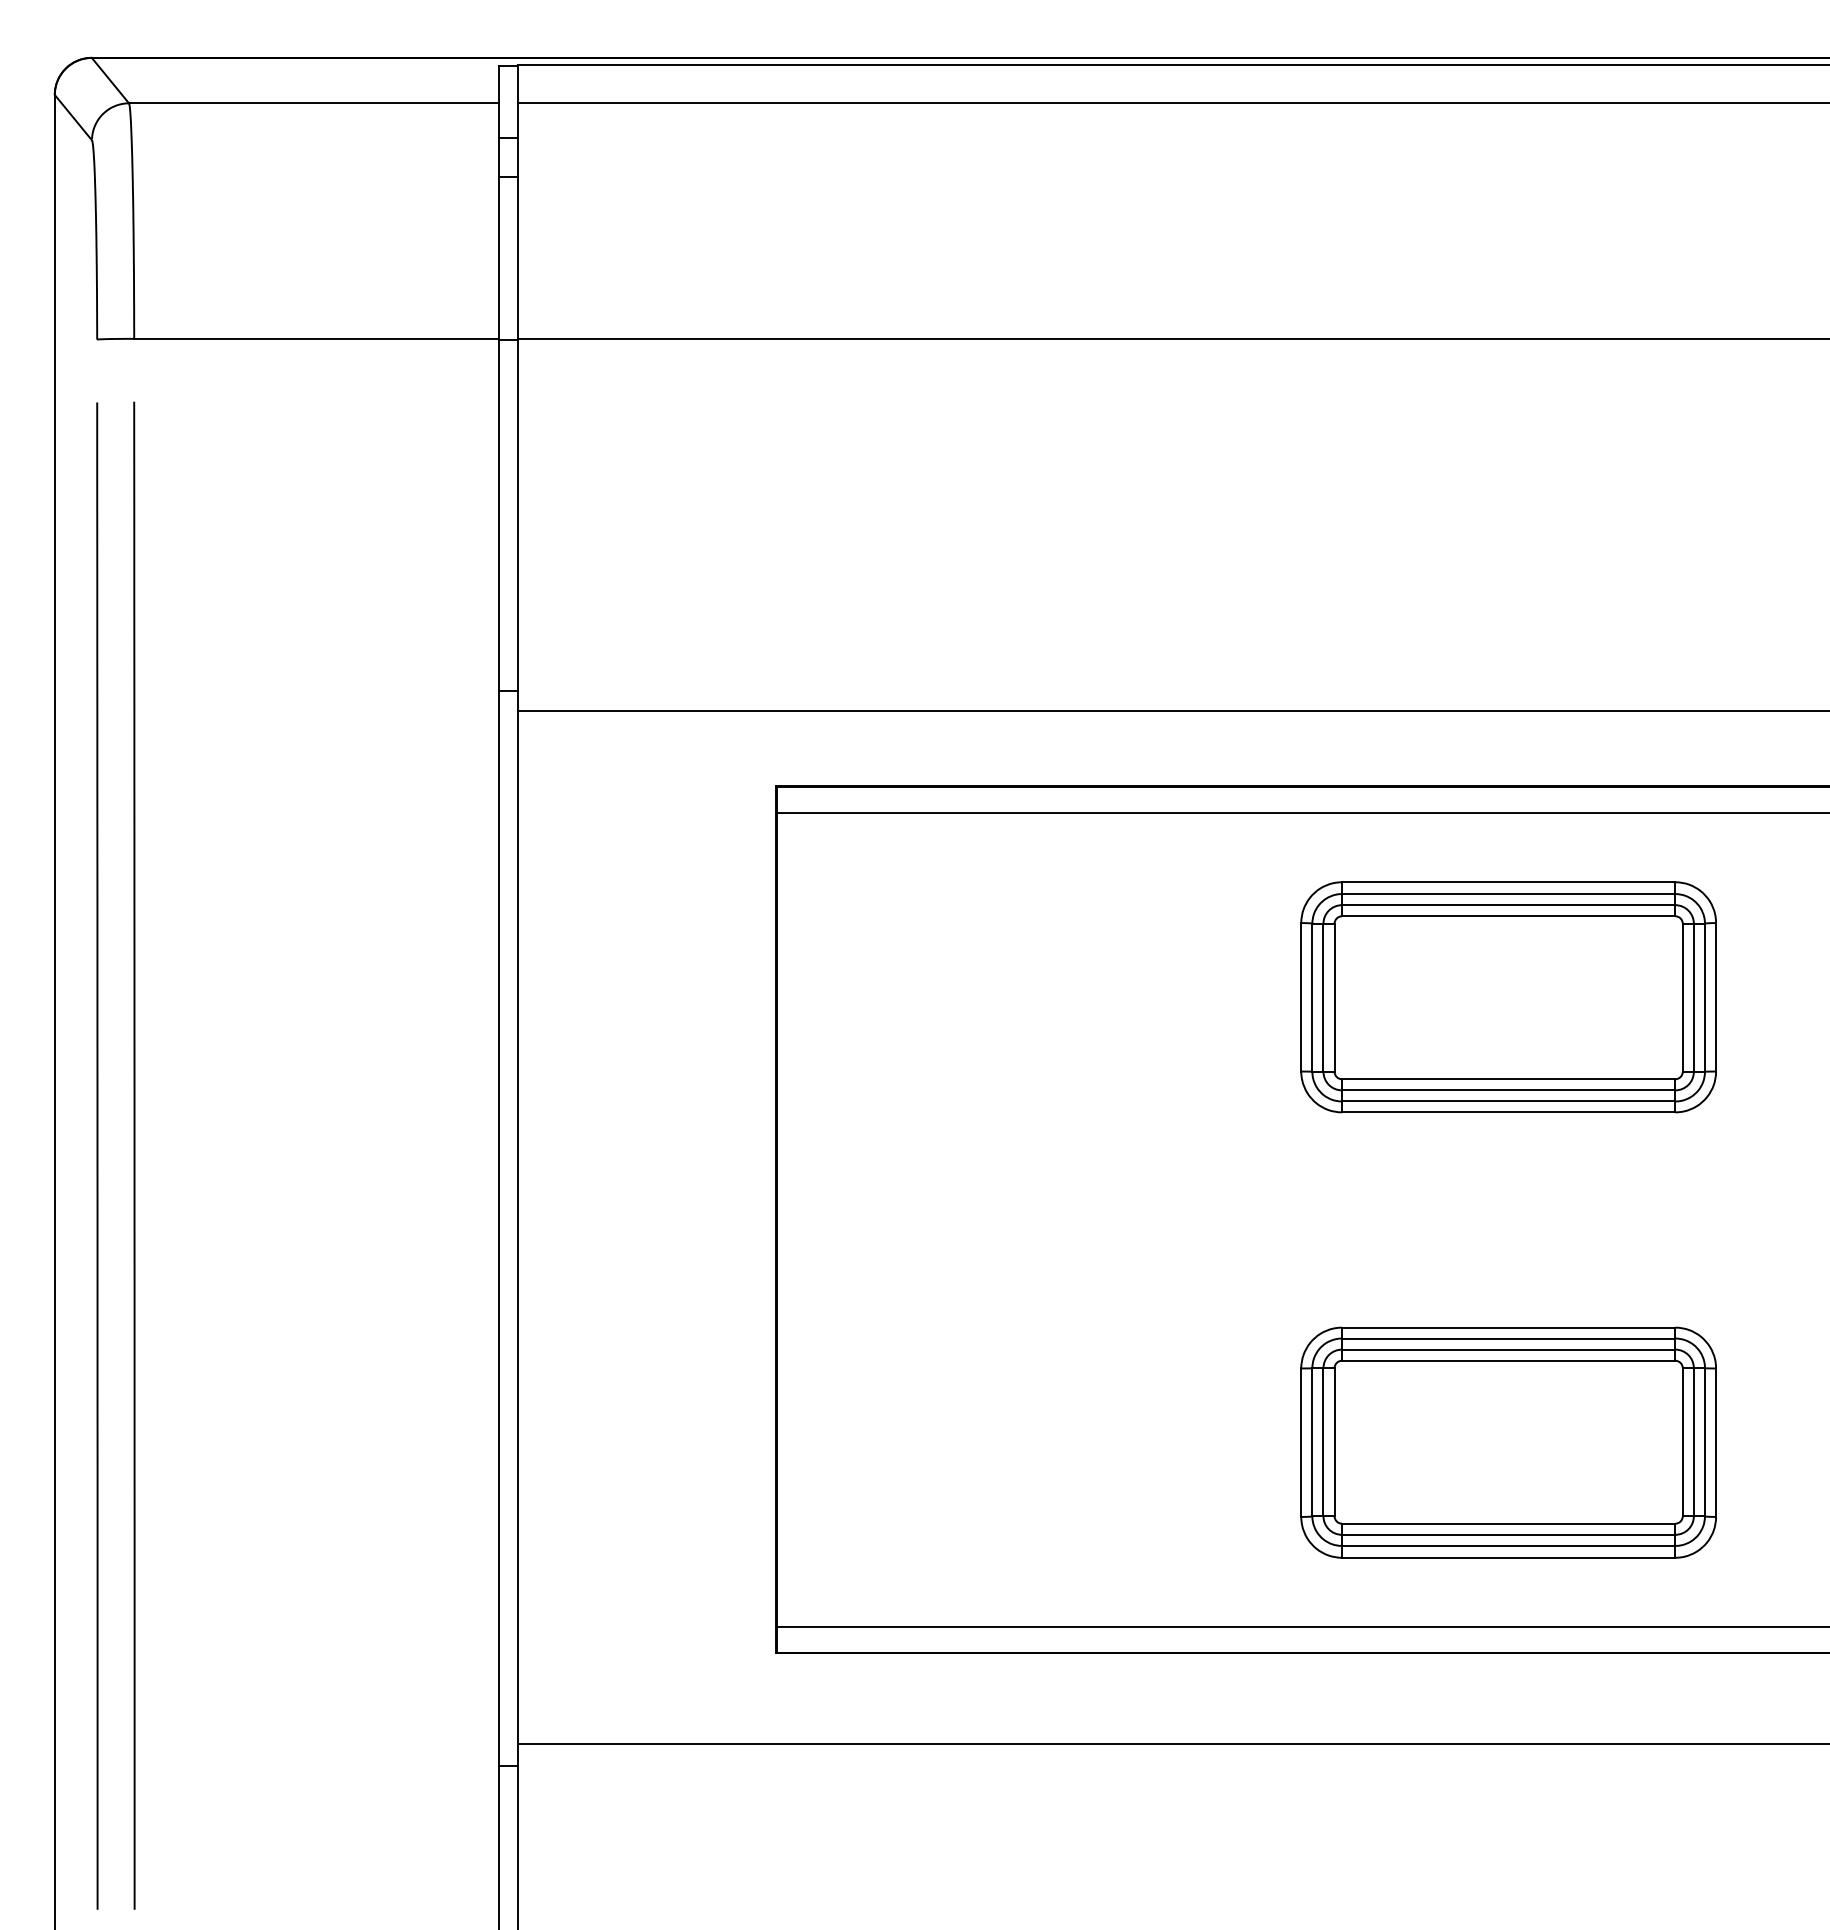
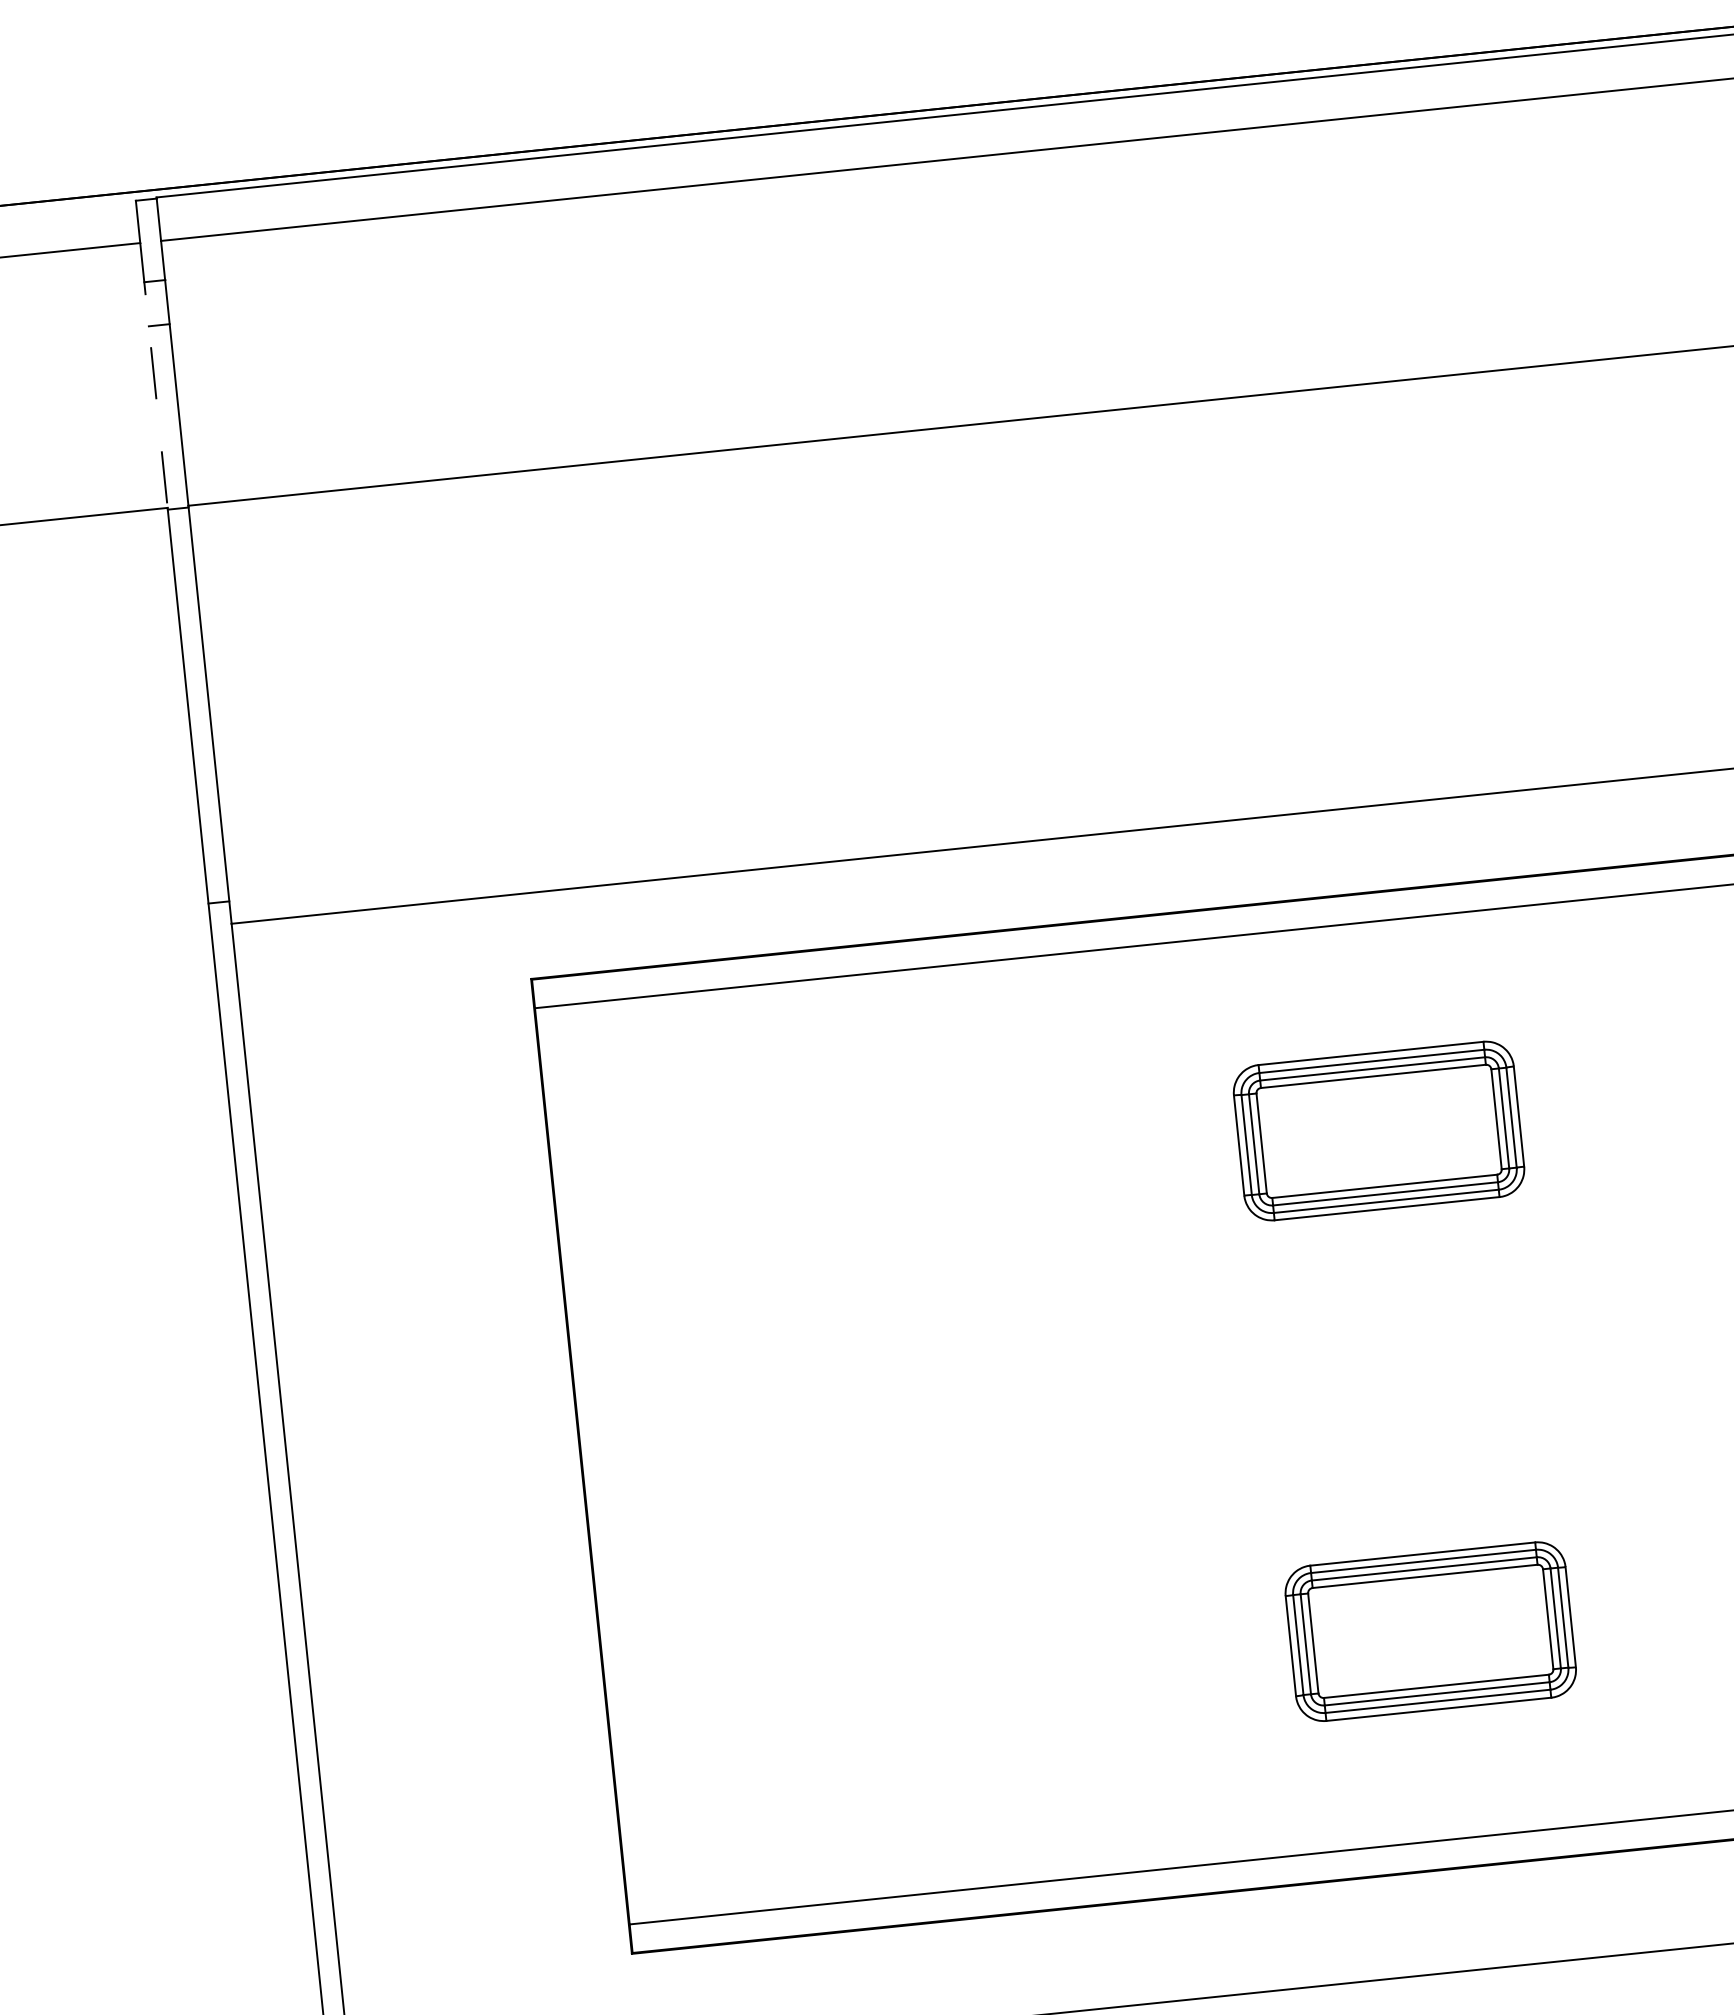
line: (499, 221) -> (154, 375), solid -> dashed
part: (1508, 997) -> (1378, 1131), size x0.6
part: (1508, 1442) -> (1430, 1631), size x0.6

